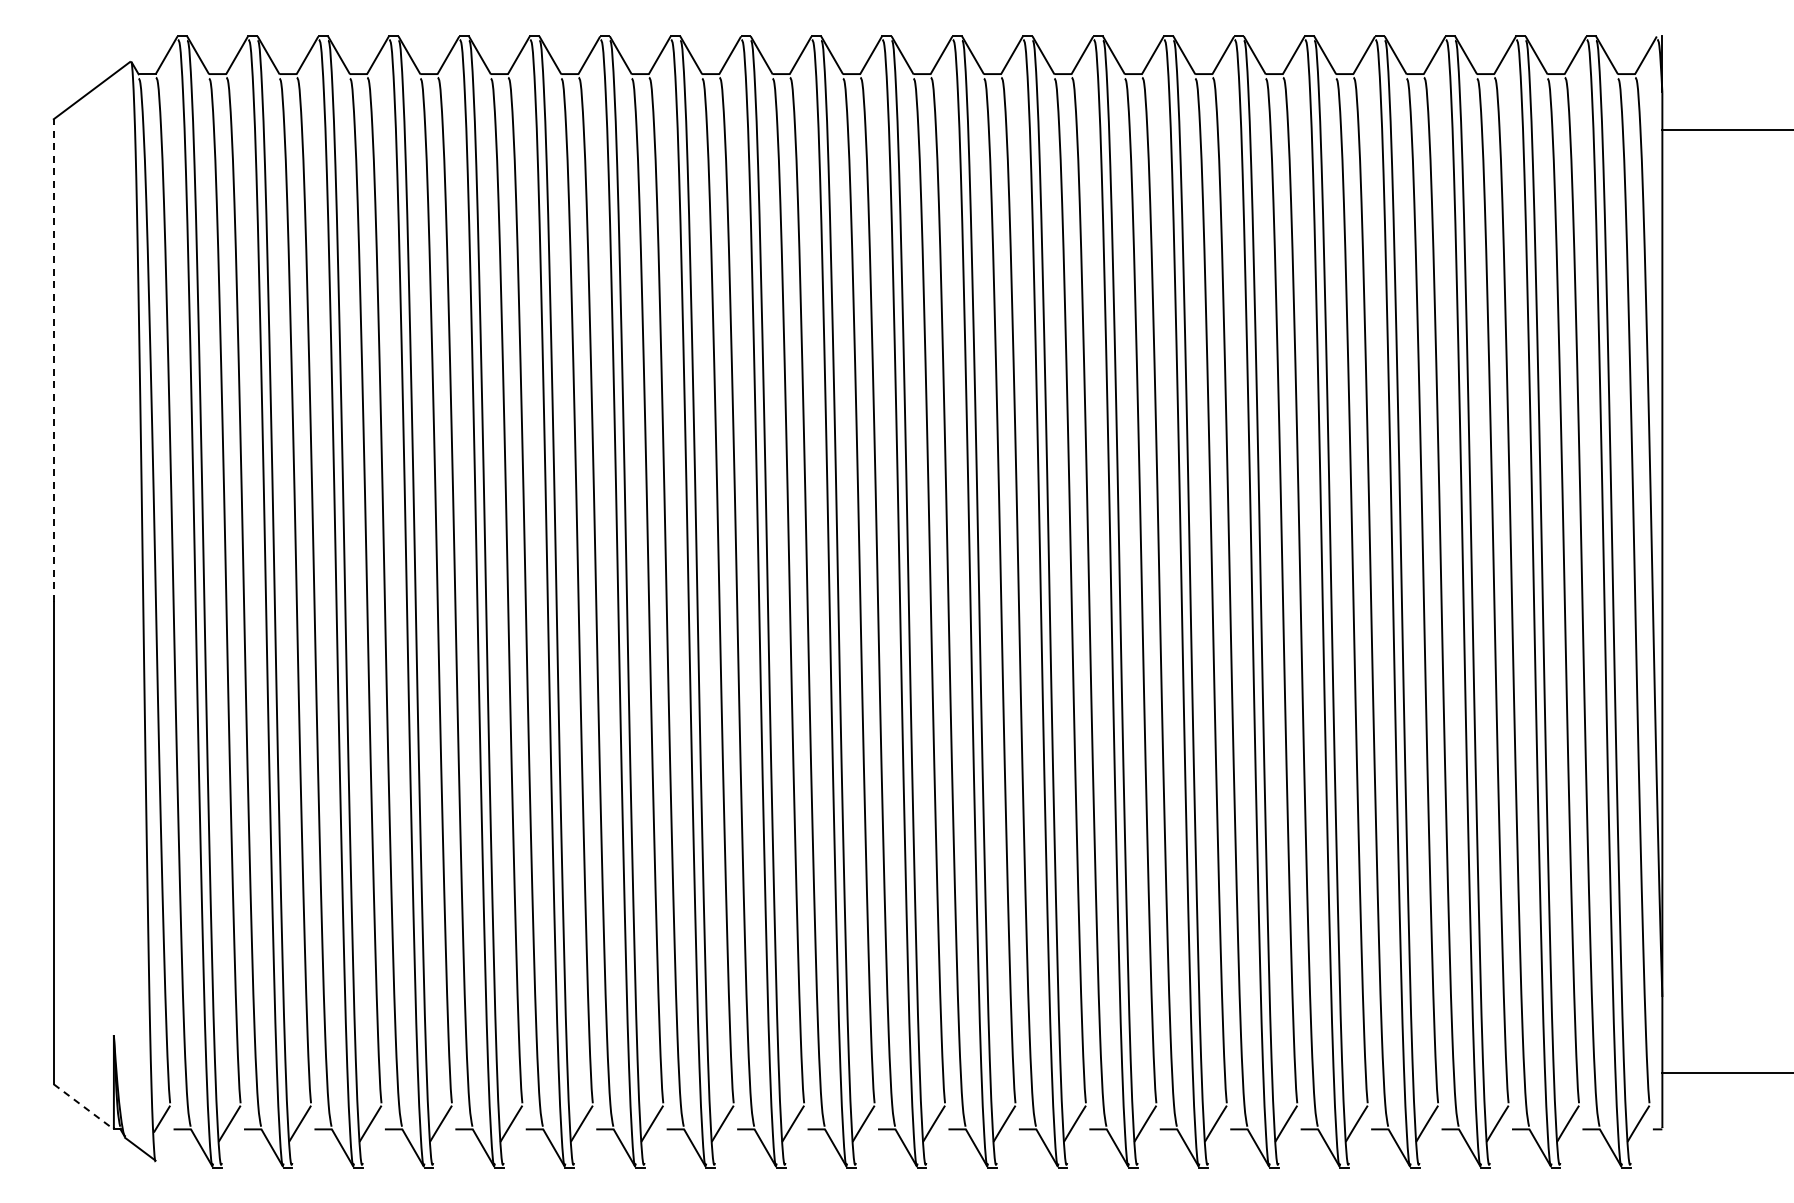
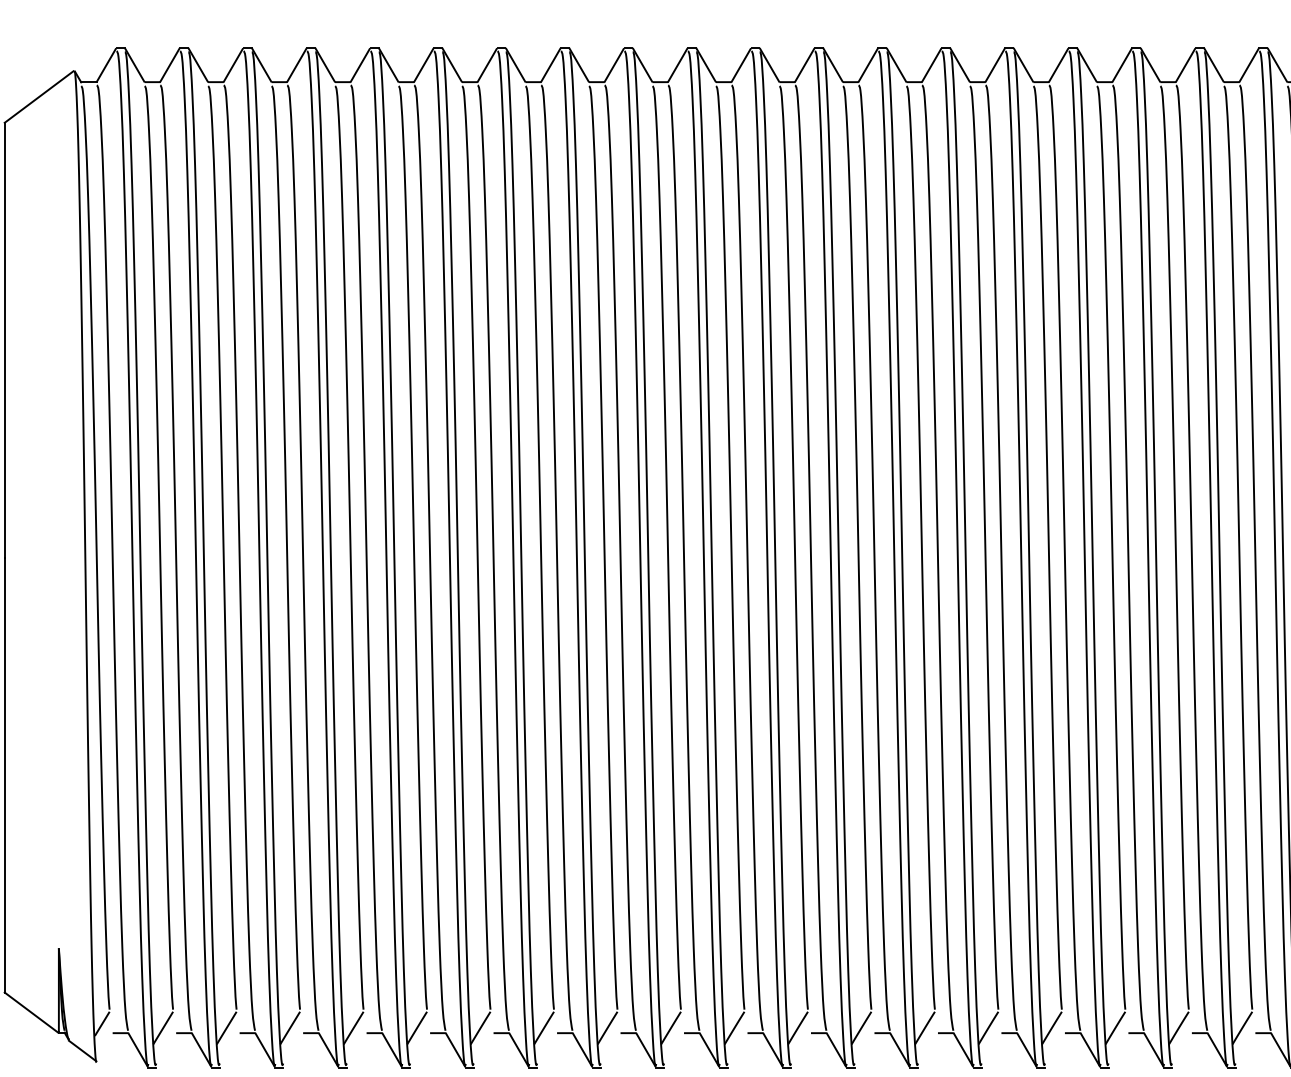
line: (53, 359) -> (4, 339), dashed -> solid
line: (83, 1106) -> (31, 1012), dashed -> solid

